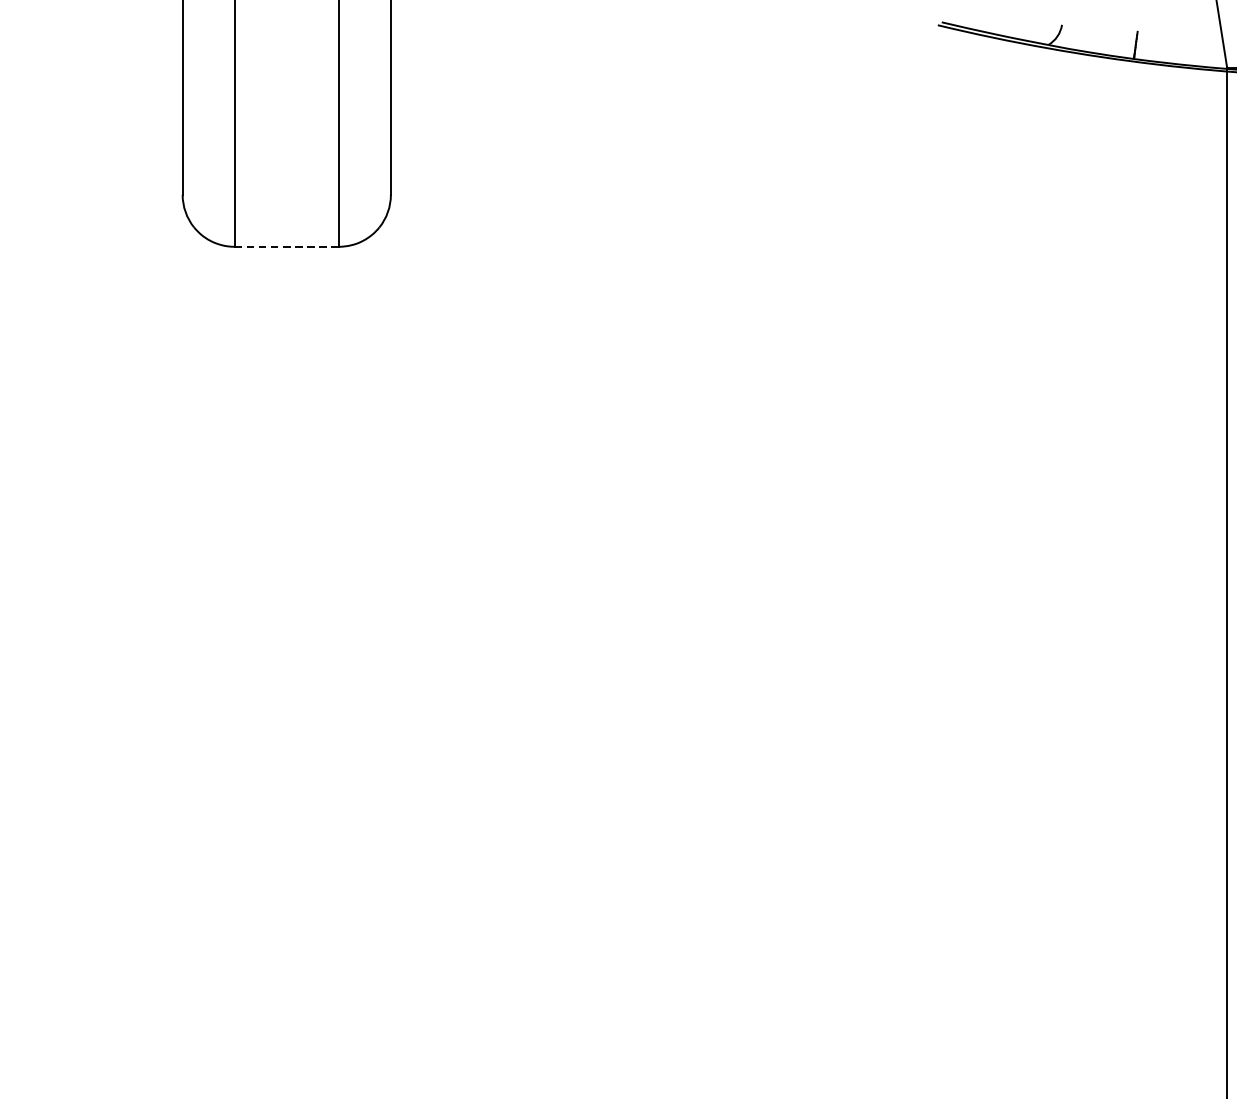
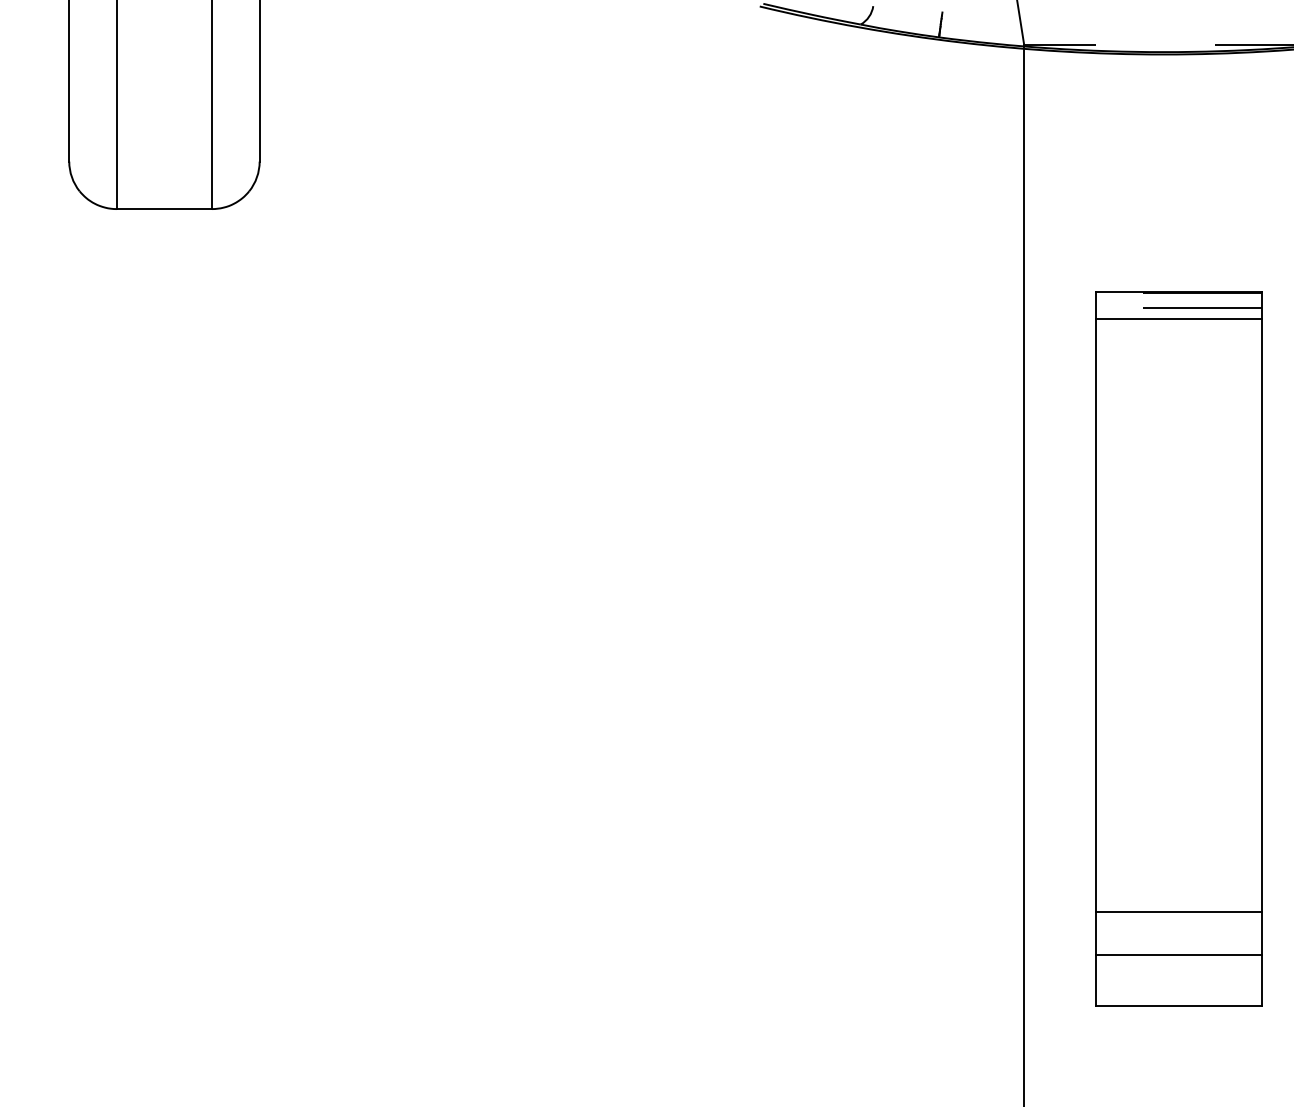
line: (286, 247) -> (164, 209), dashed -> solid

